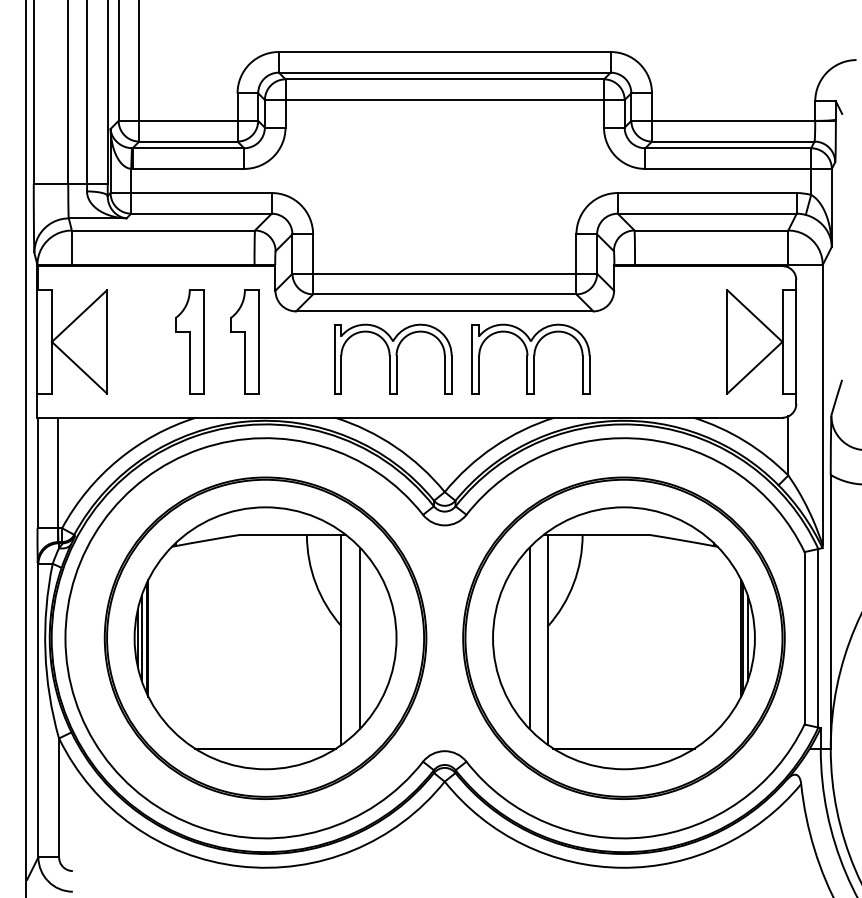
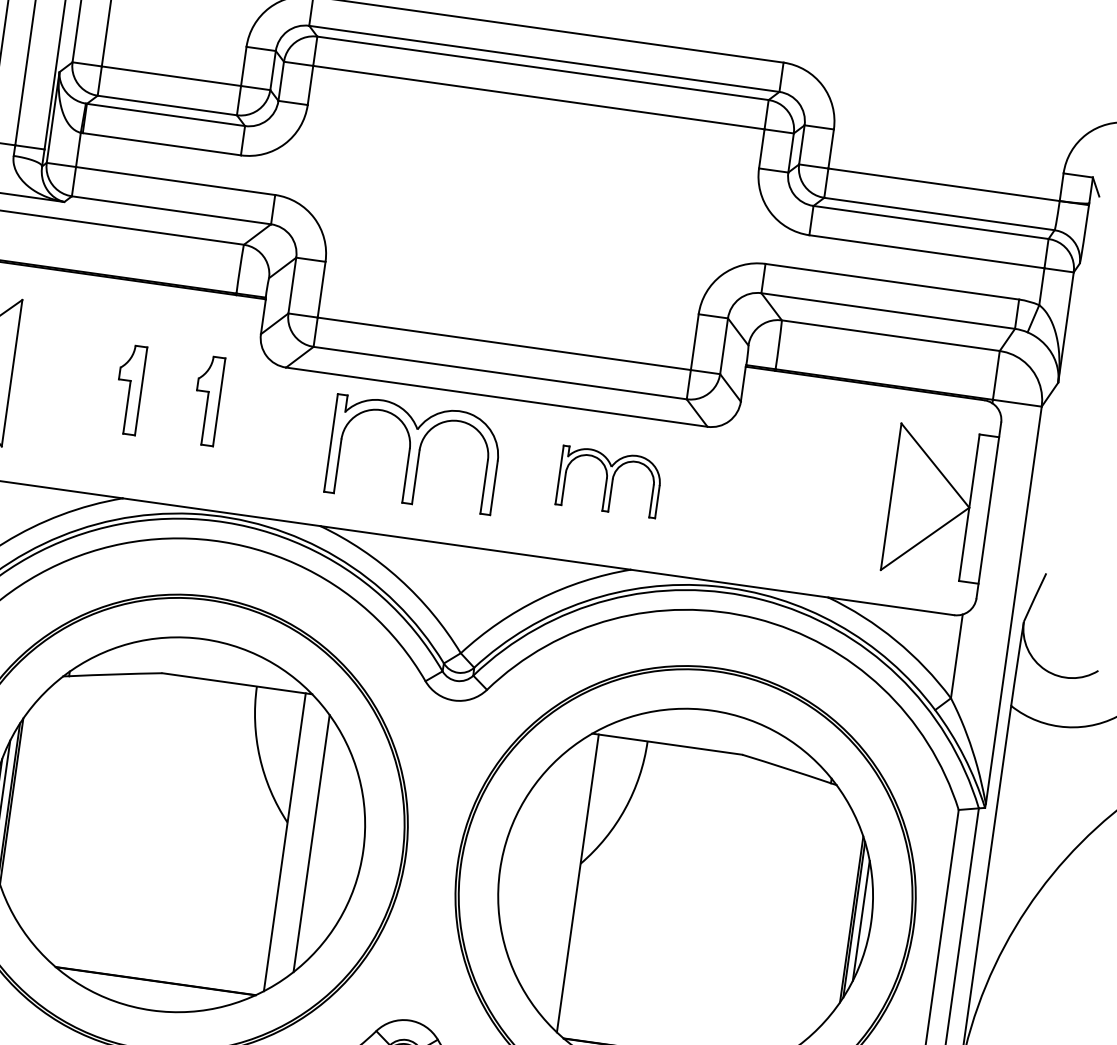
part: (189, 341) -> (129, 389), size x0.6
part: (244, 341) -> (206, 399), size x0.6
part: (530, 358) -> (608, 481), size x0.6
line: (529, 638) -> (551, 877), removed

